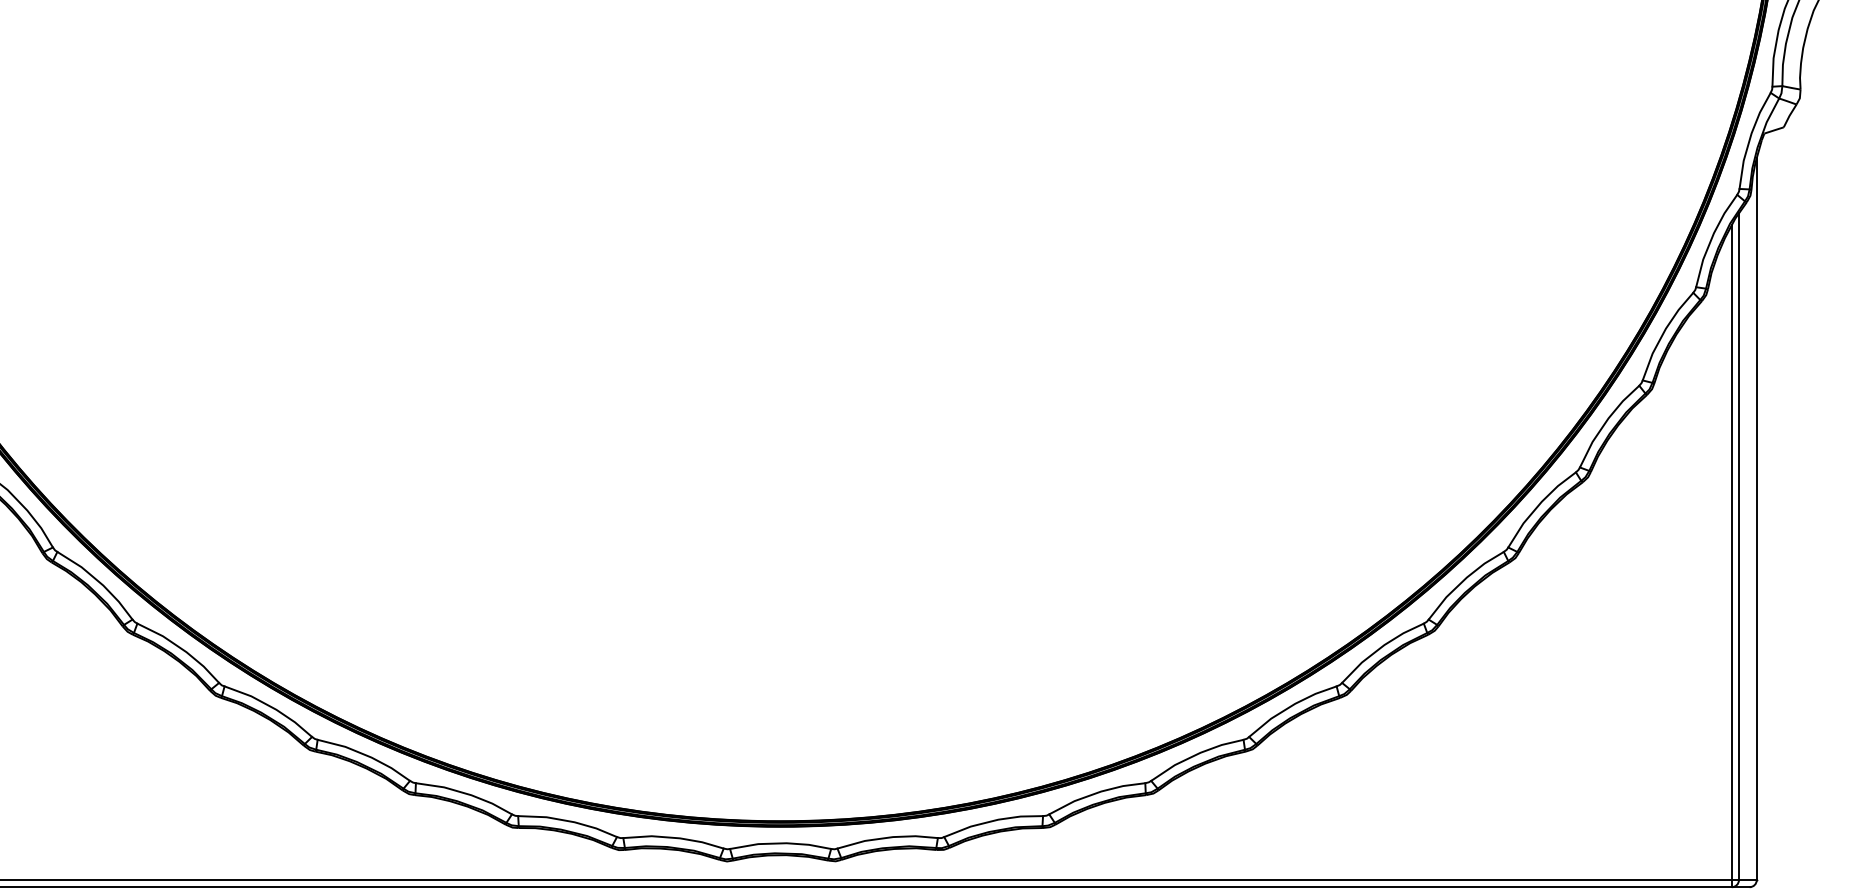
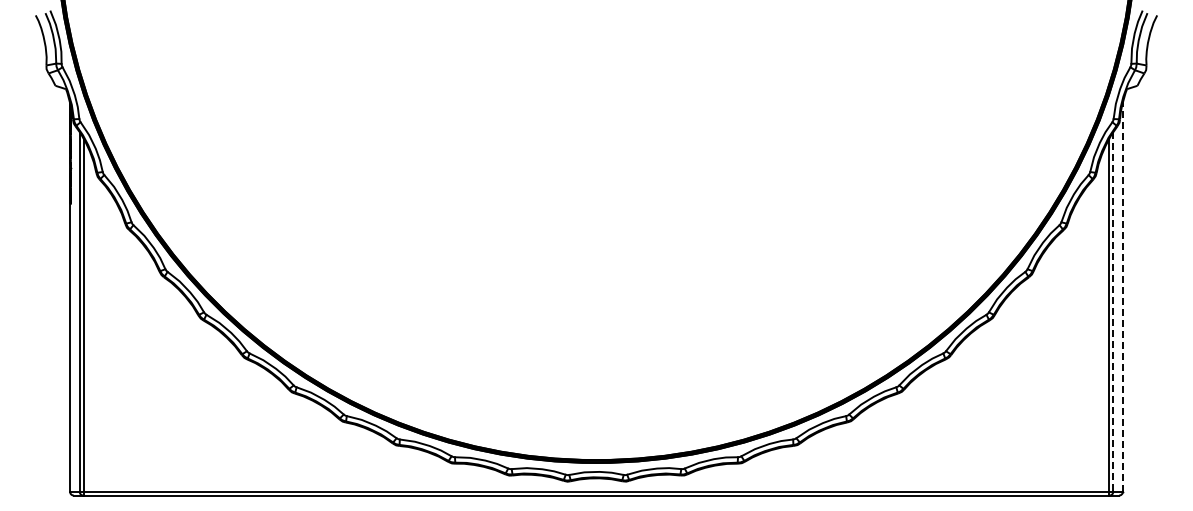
line: (1755, 518) -> (1122, 296), solid -> dashed
line: (1739, 545) -> (1113, 311), solid -> dashed

